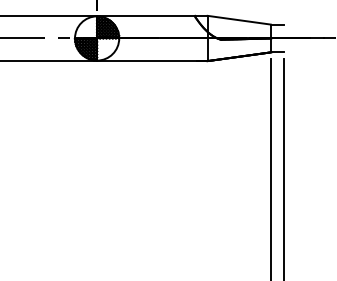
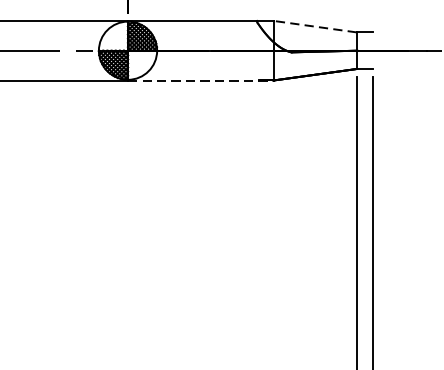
line: (239, 20) -> (315, 27), solid -> dashed
line: (152, 61) -> (200, 81), solid -> dashed

